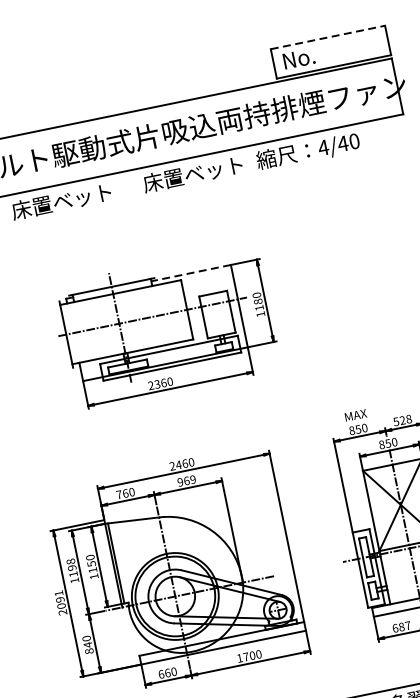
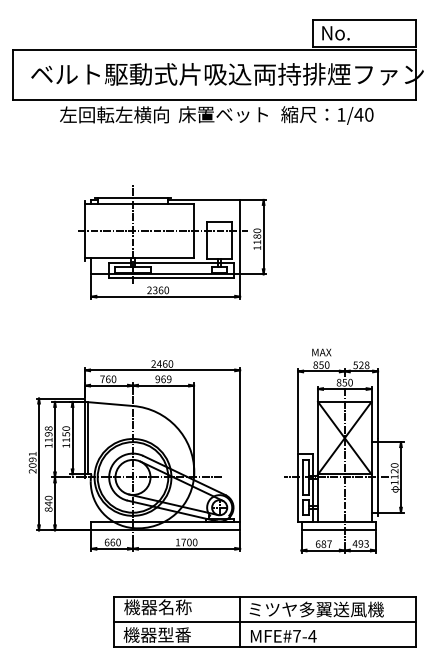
line: (327, 38) -> (364, 20), dashed -> solid
text: (322, 147) -> (340, 114), 4/40 -> 1/40
text: (72, 198) -> (114, 114), 床置ベット -> 左回転左横向
line: (191, 272) -> (204, 199), dashed -> solid

